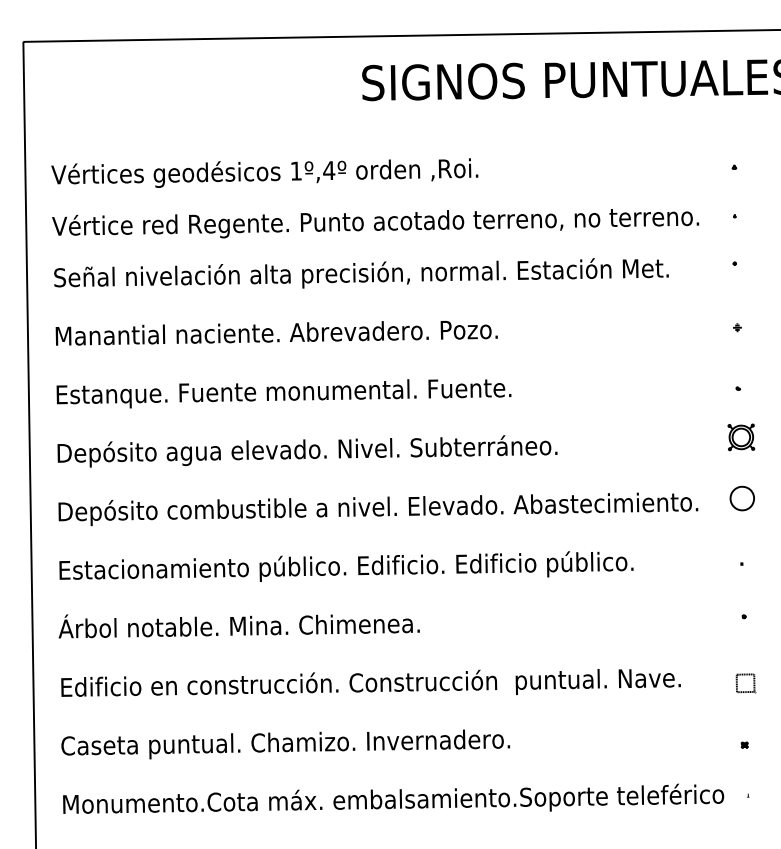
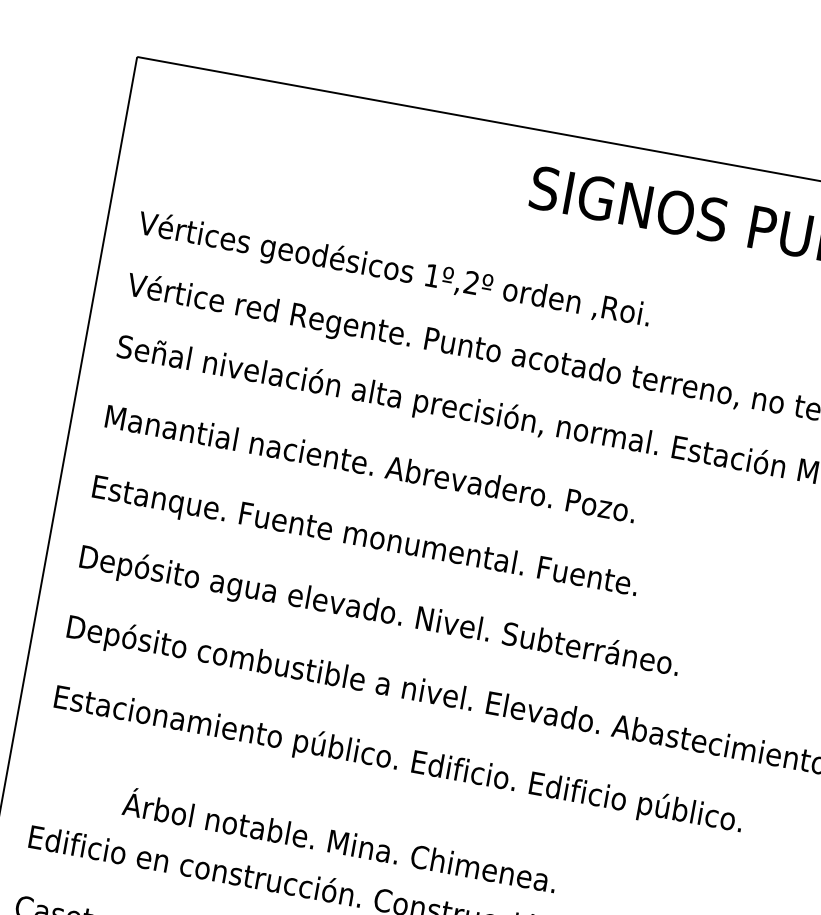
text: (329, 170) -> (472, 282), 1º,4º -> 1º,2º
text: (238, 626) -> (338, 842), moved

